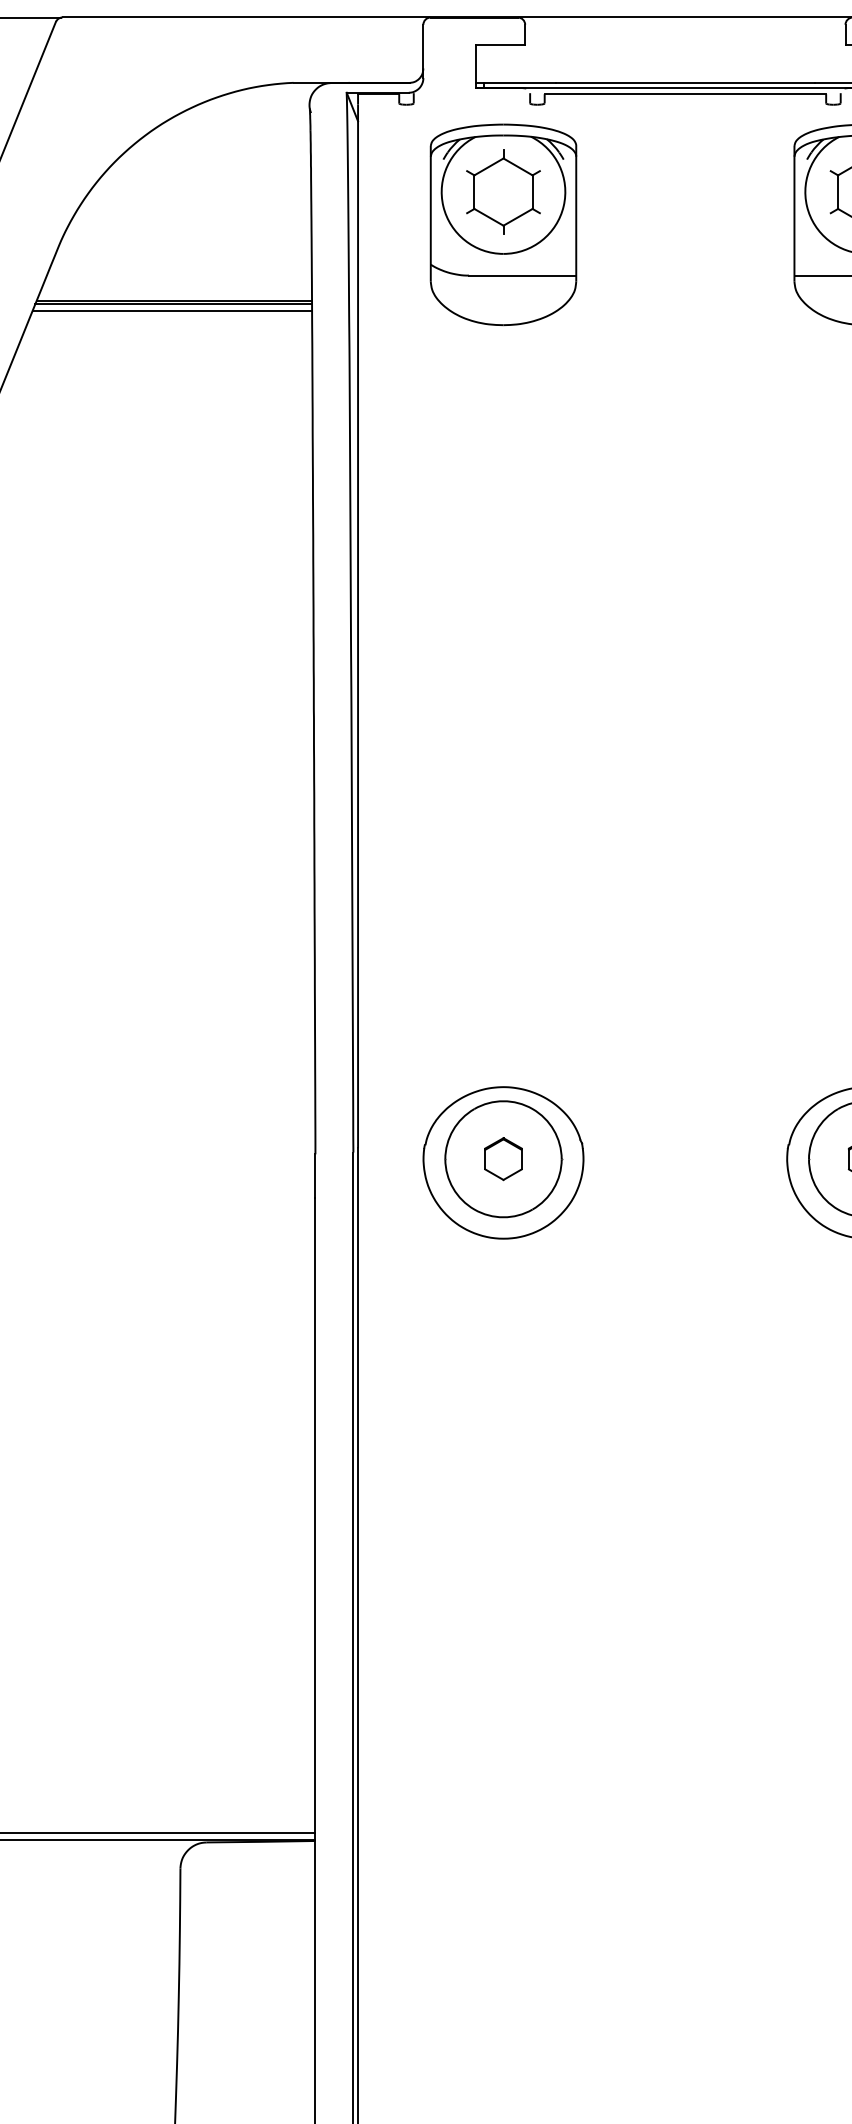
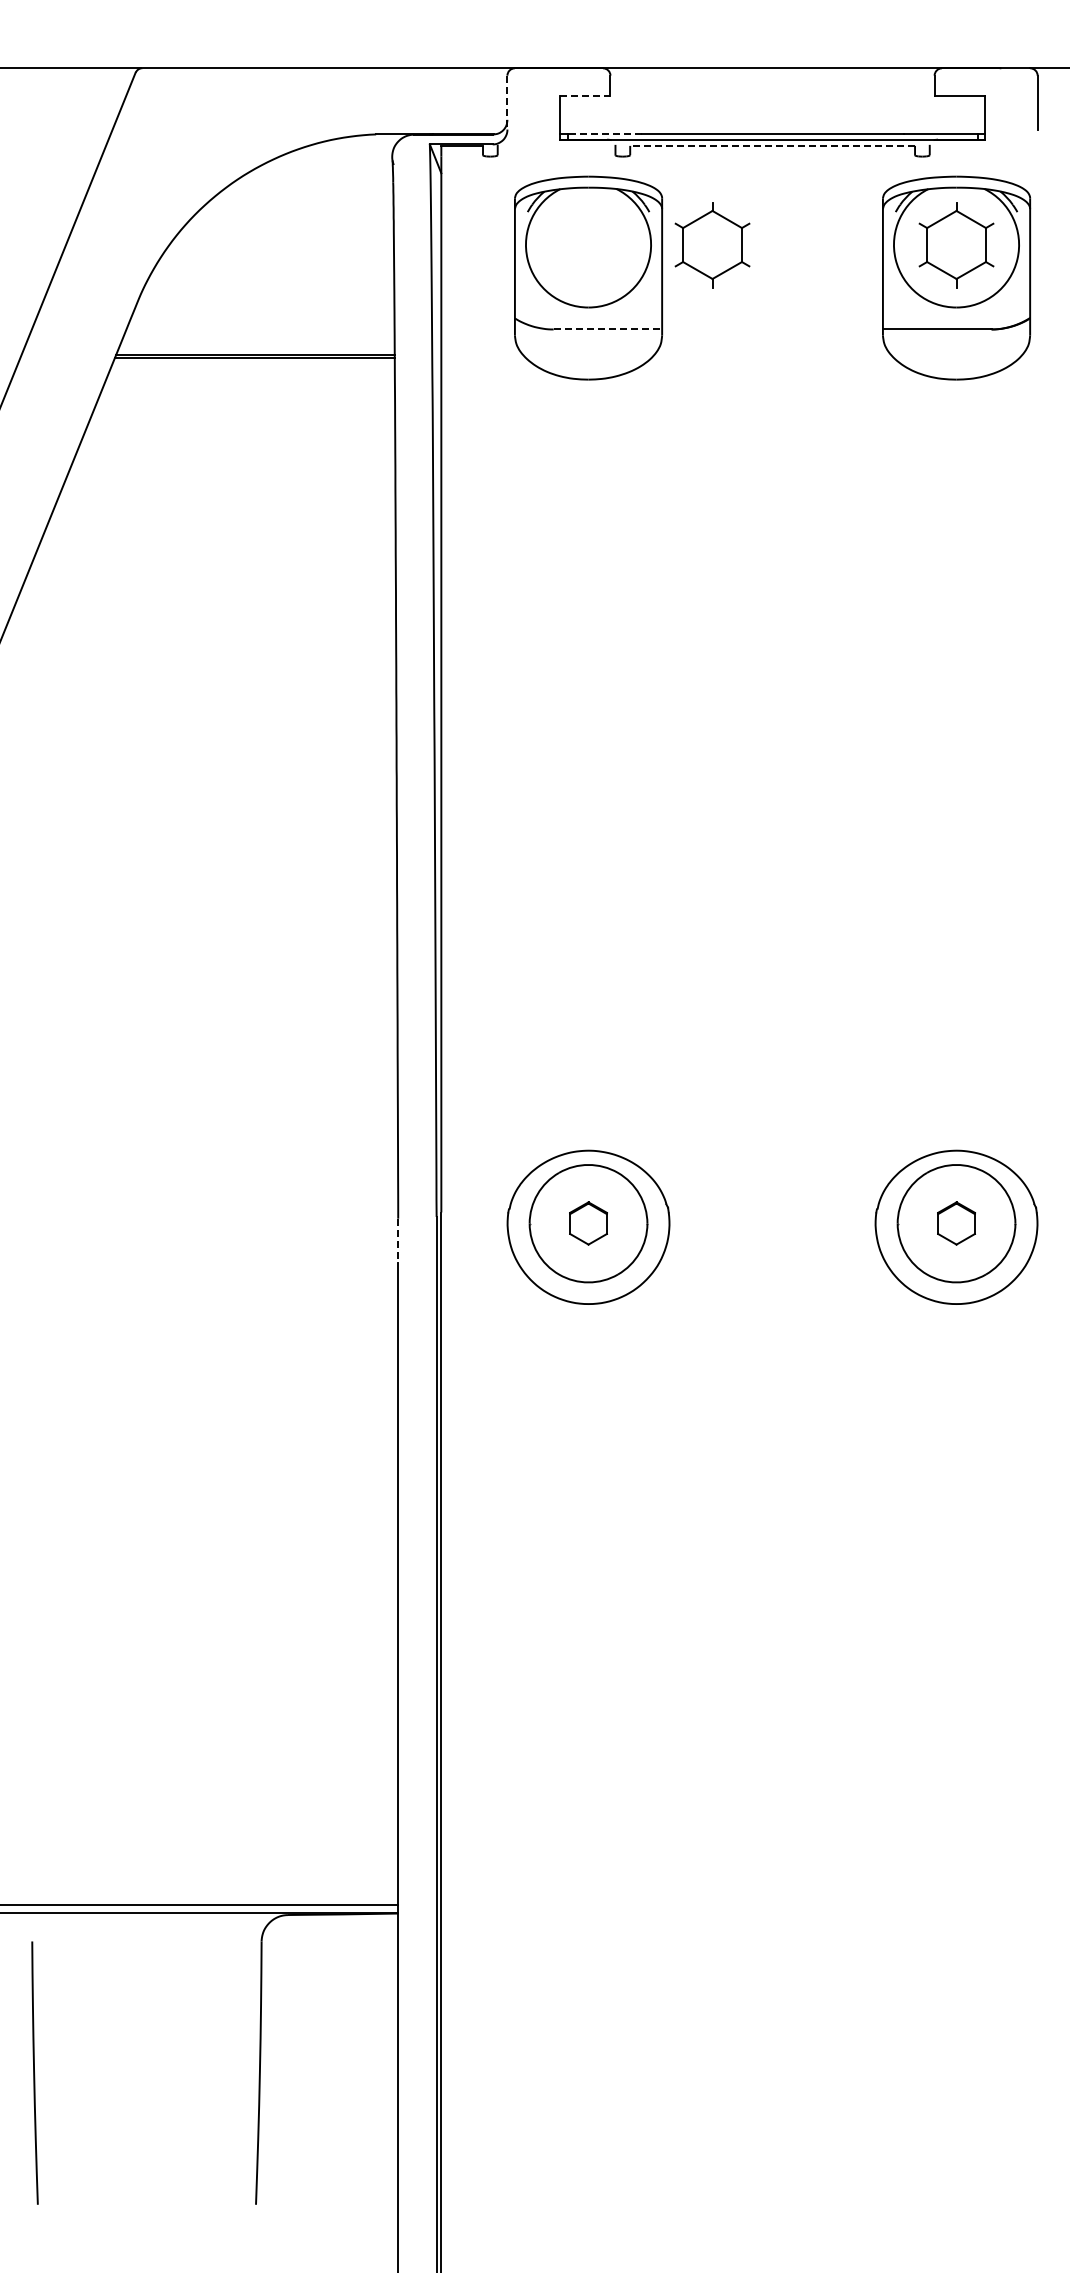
line: (500, 44) -> (585, 95), solid -> dashed
line: (423, 51) -> (507, 102), solid -> dashed
line: (520, 82) -> (605, 134), solid -> dashed
line: (685, 93) -> (772, 145), solid -> dashed
part: (503, 192) -> (712, 245), moved
line: (523, 275) -> (608, 329), solid -> dashed
line: (171, 311) -> (252, 365), removed
line: (315, 1176) -> (398, 1241), solid -> dashed

